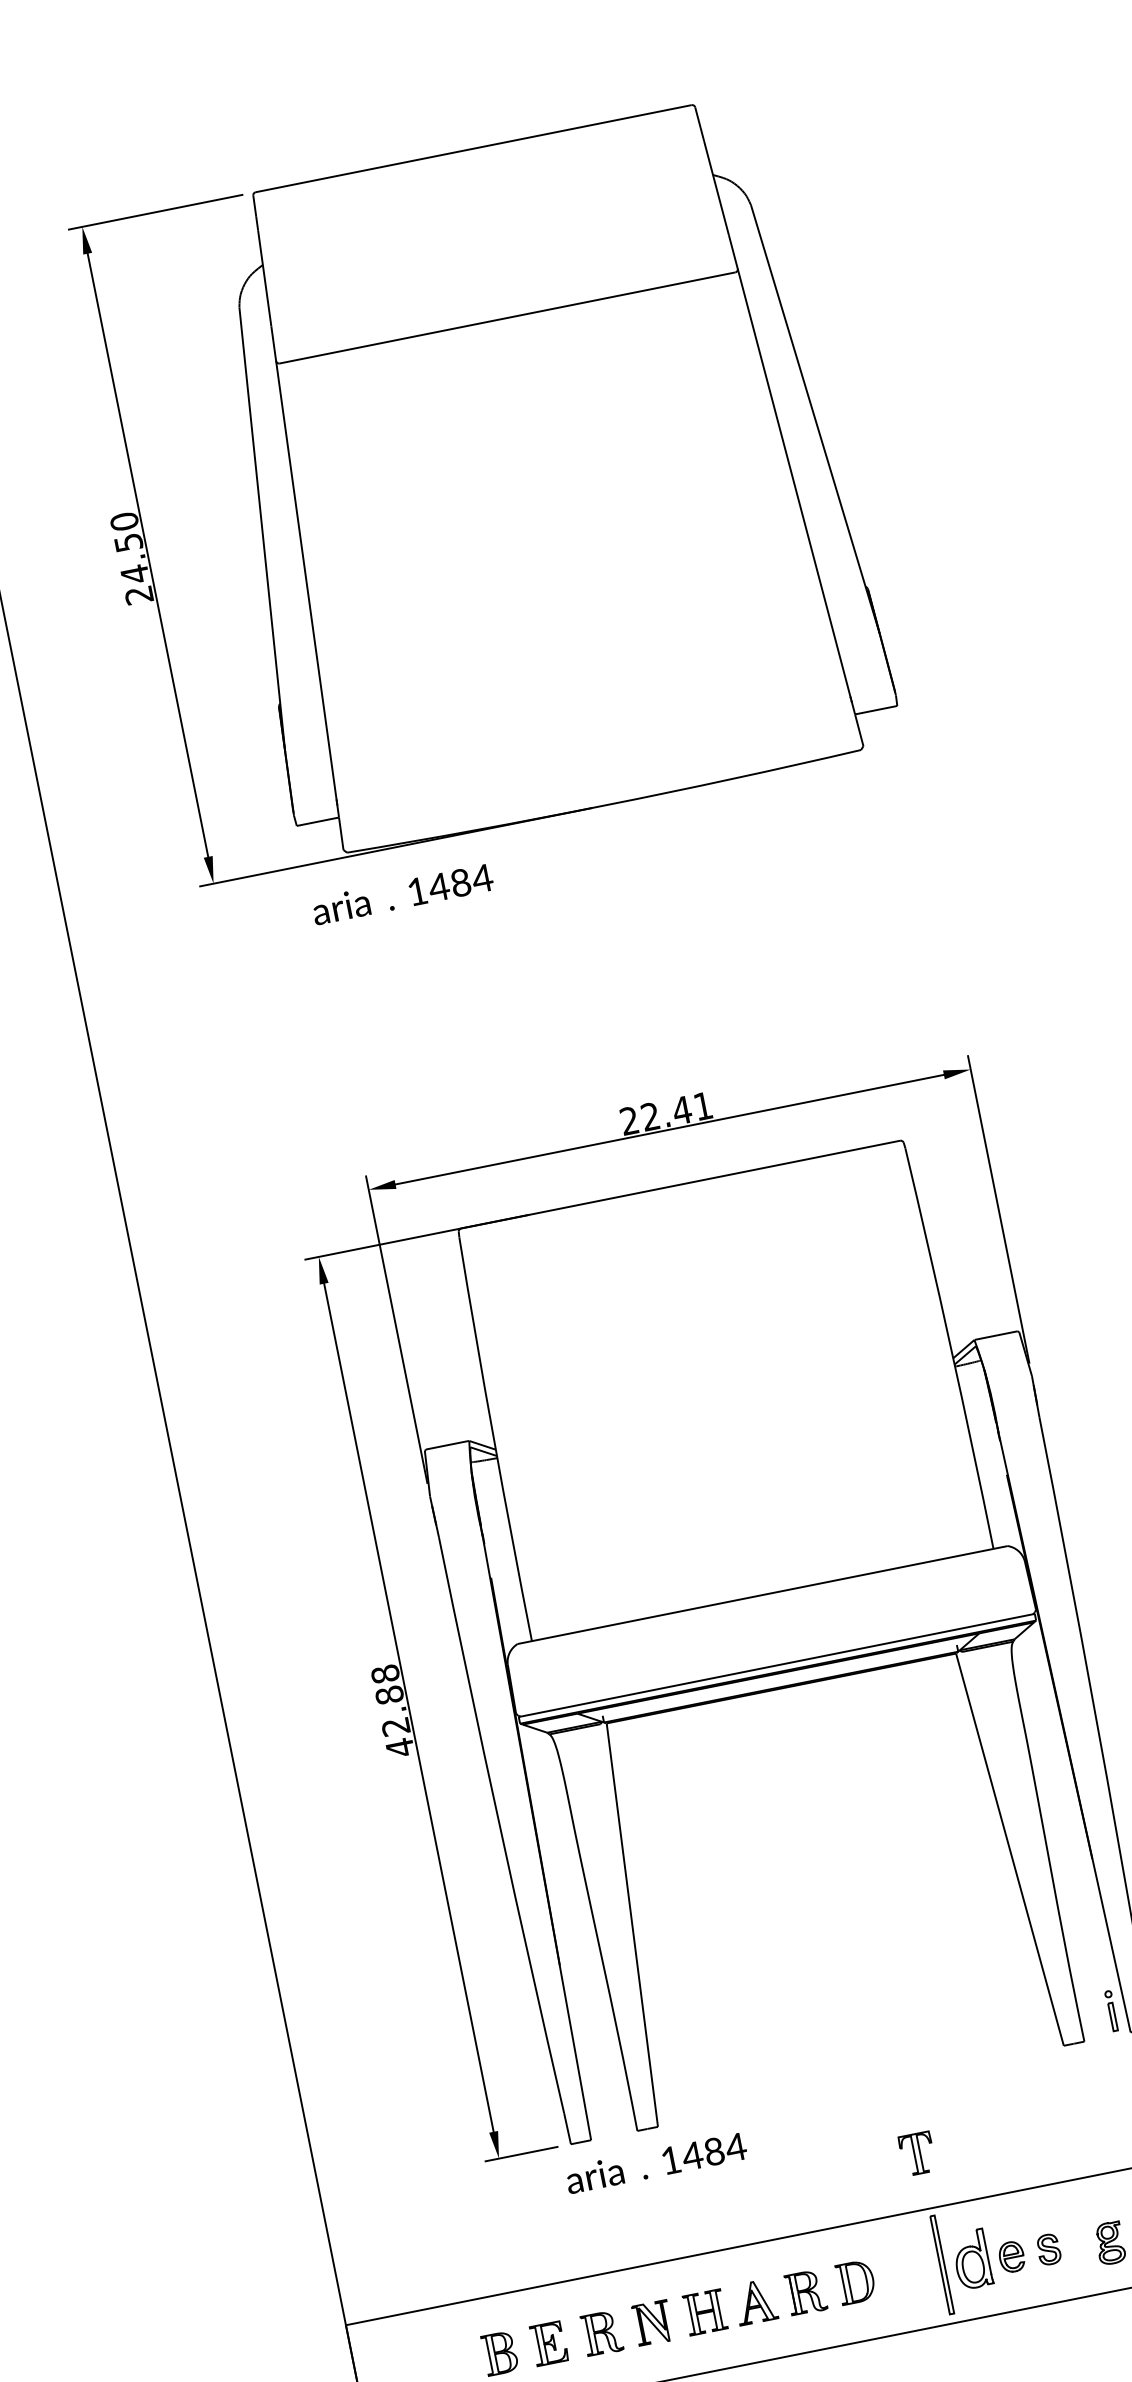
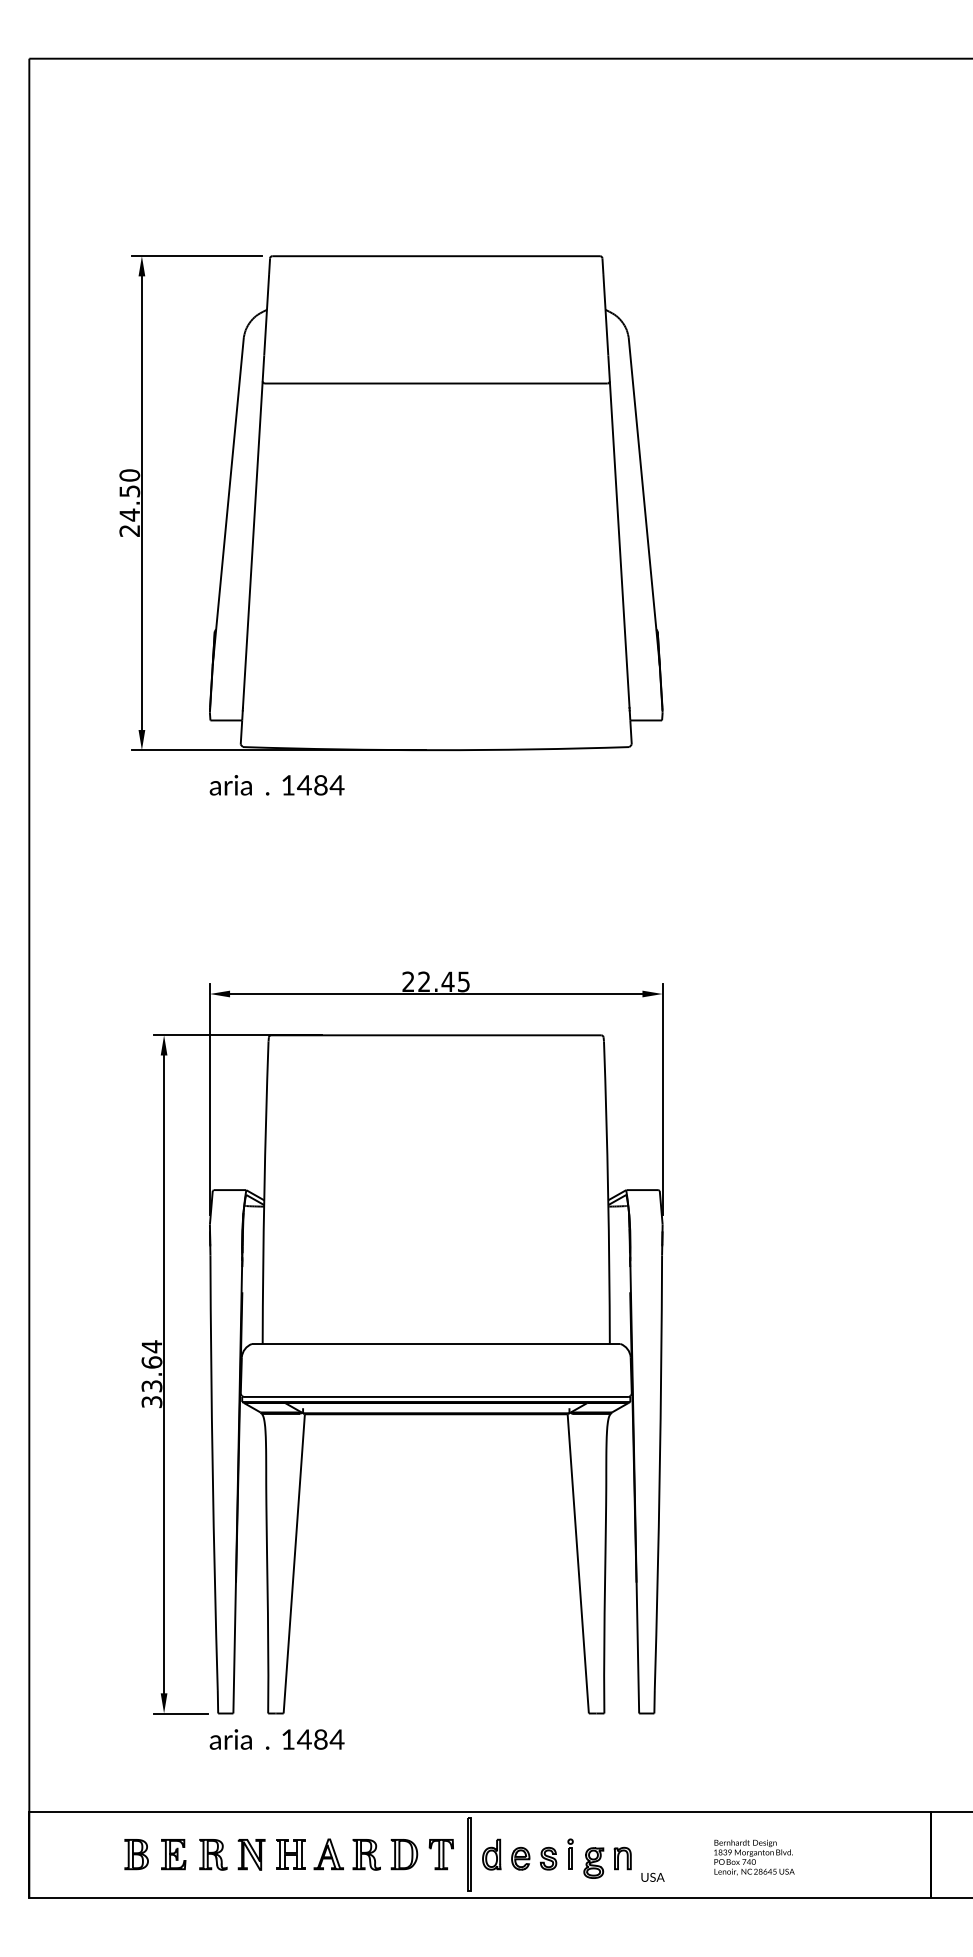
text: (702, 1105) -> (463, 981), 22.41 -> 22.45
text: (392, 1711) -> (151, 1374), 42.88 -> 33.64
part: (1111, 2009) -> (570, 1853), moved
part: (916, 2154) -> (440, 1854), moved
part: (971, 2259) -> (491, 1854), size x0.71

